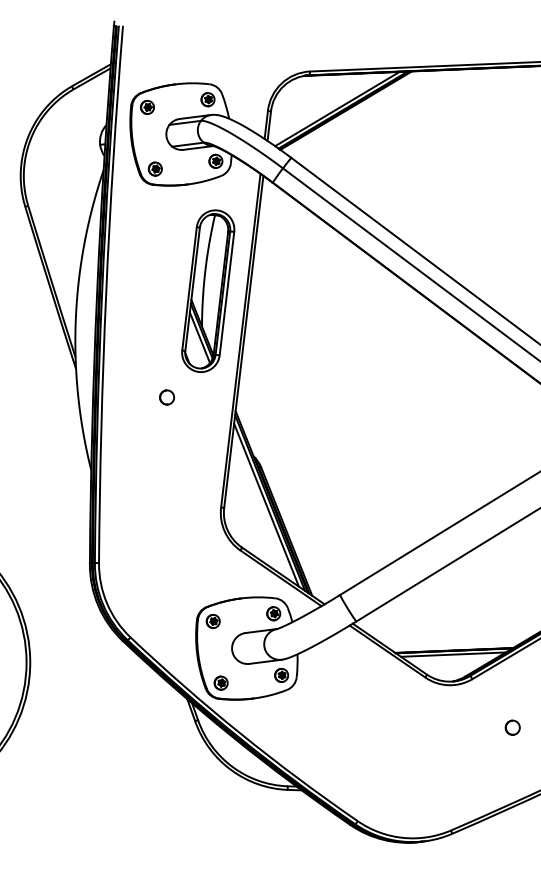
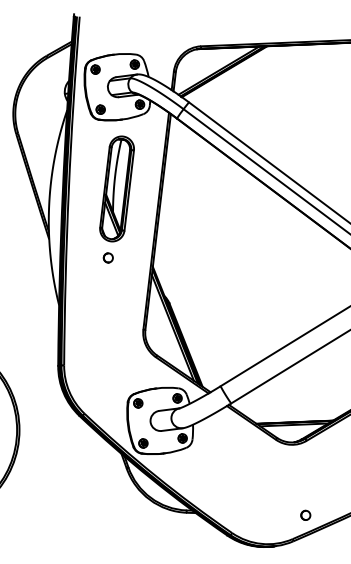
part: (207, 290) -> (116, 188), moved
part: (512, 726) -> (305, 514), moved

